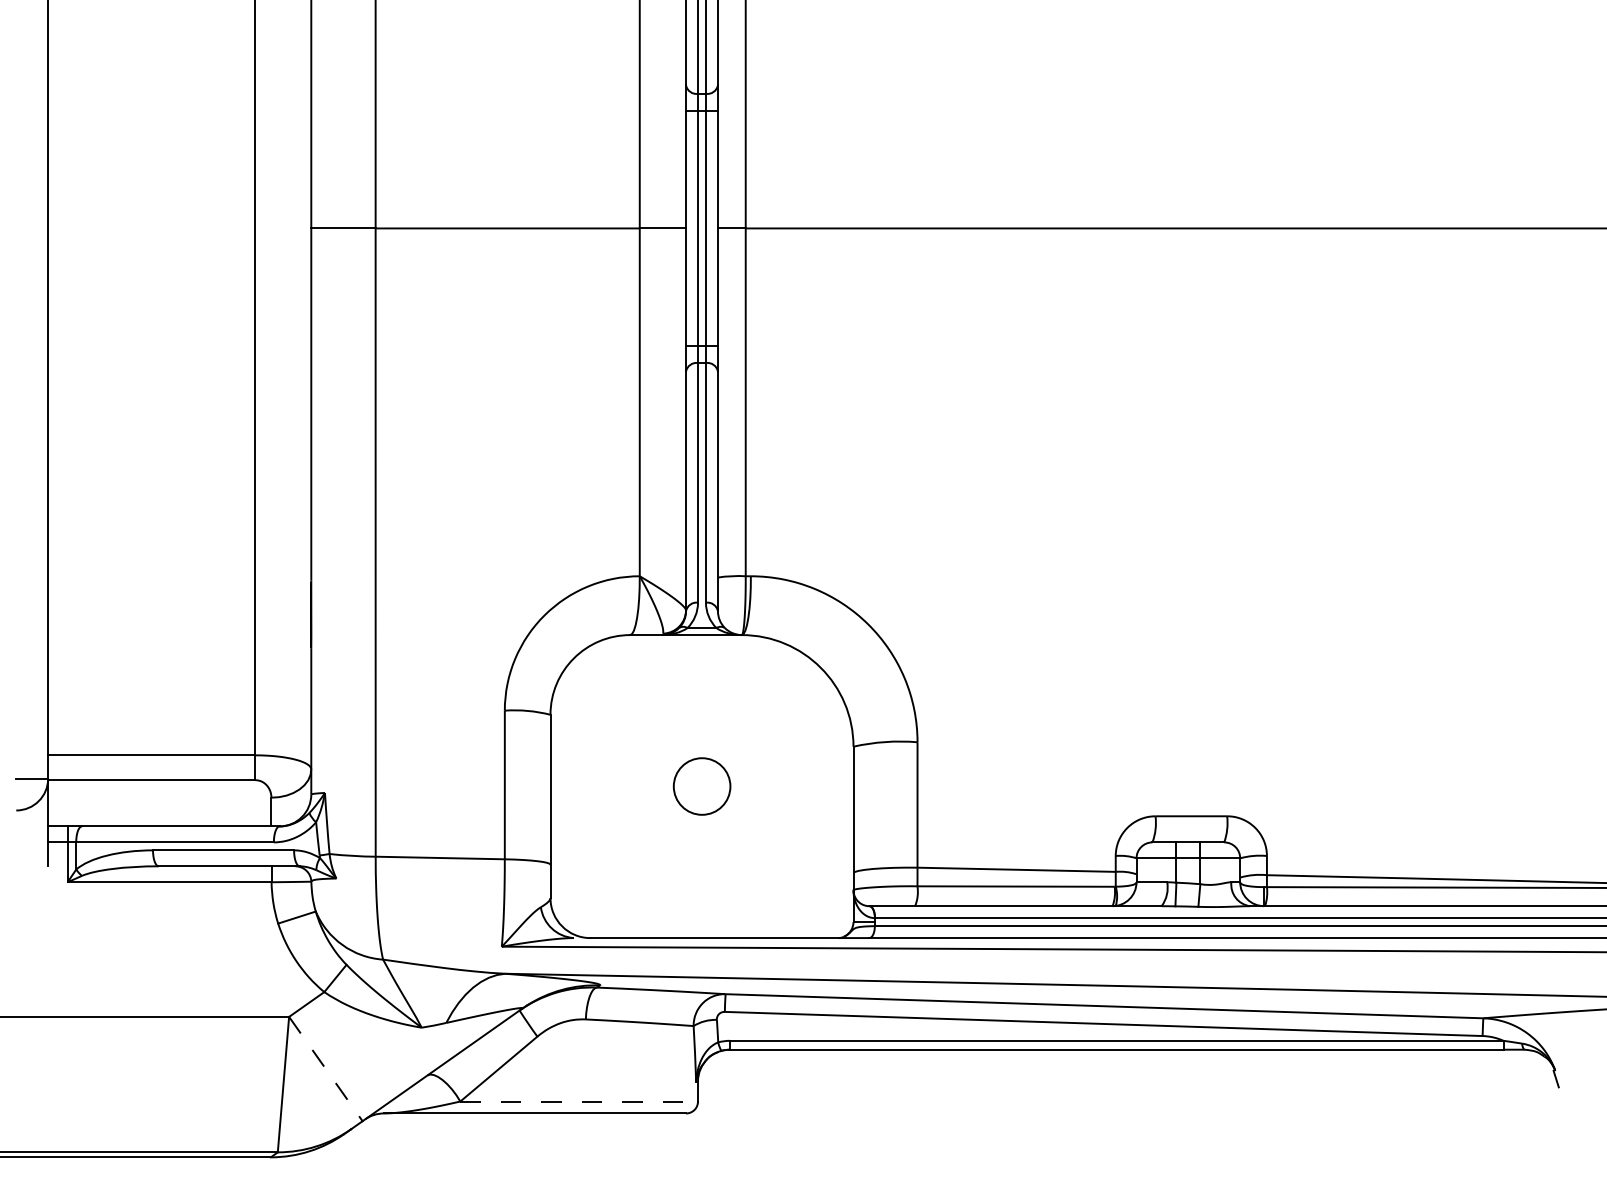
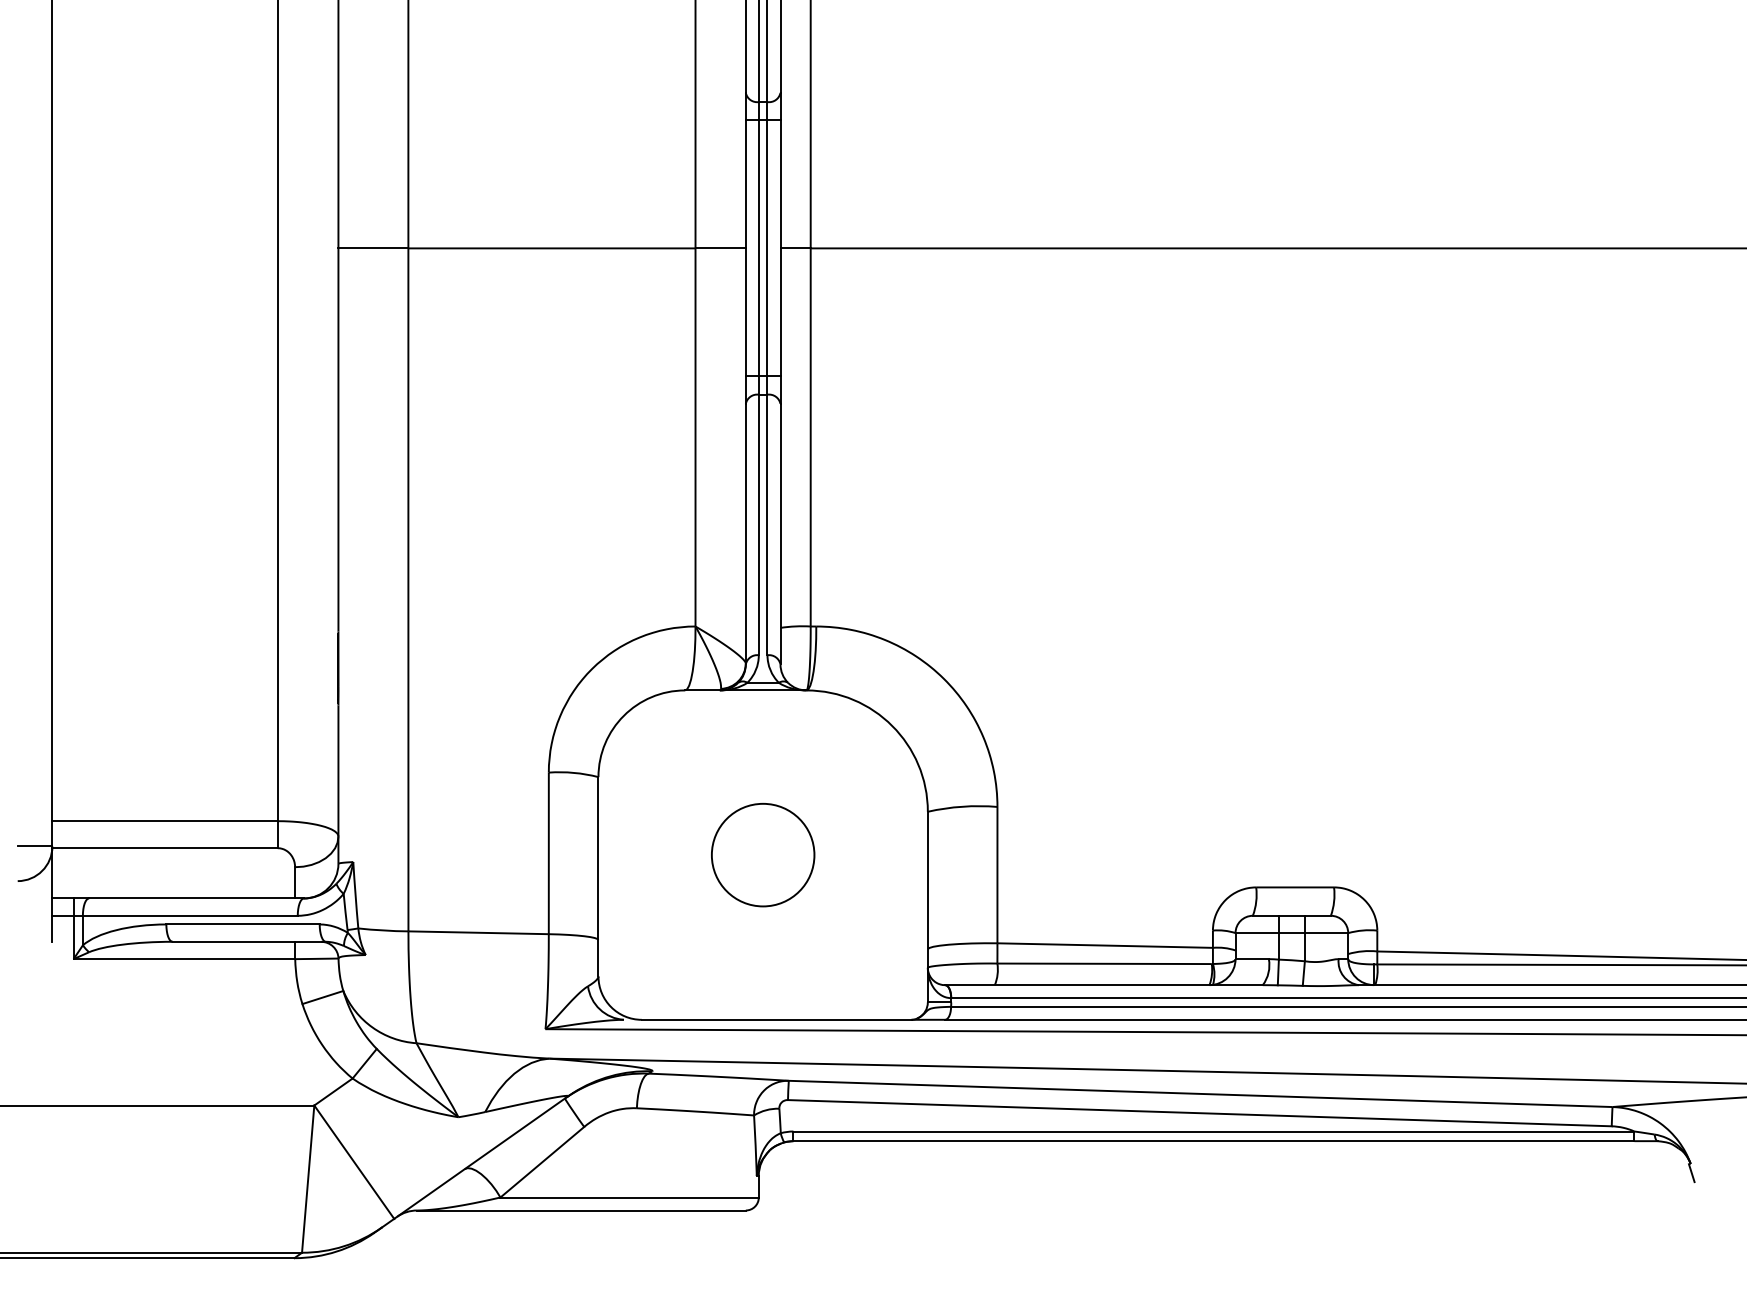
circle: (702, 785) -> (763, 854), size x1.67
line: (326, 1069) -> (354, 1162), dashed -> solid
line: (579, 1101) -> (630, 1197), dashed -> solid

